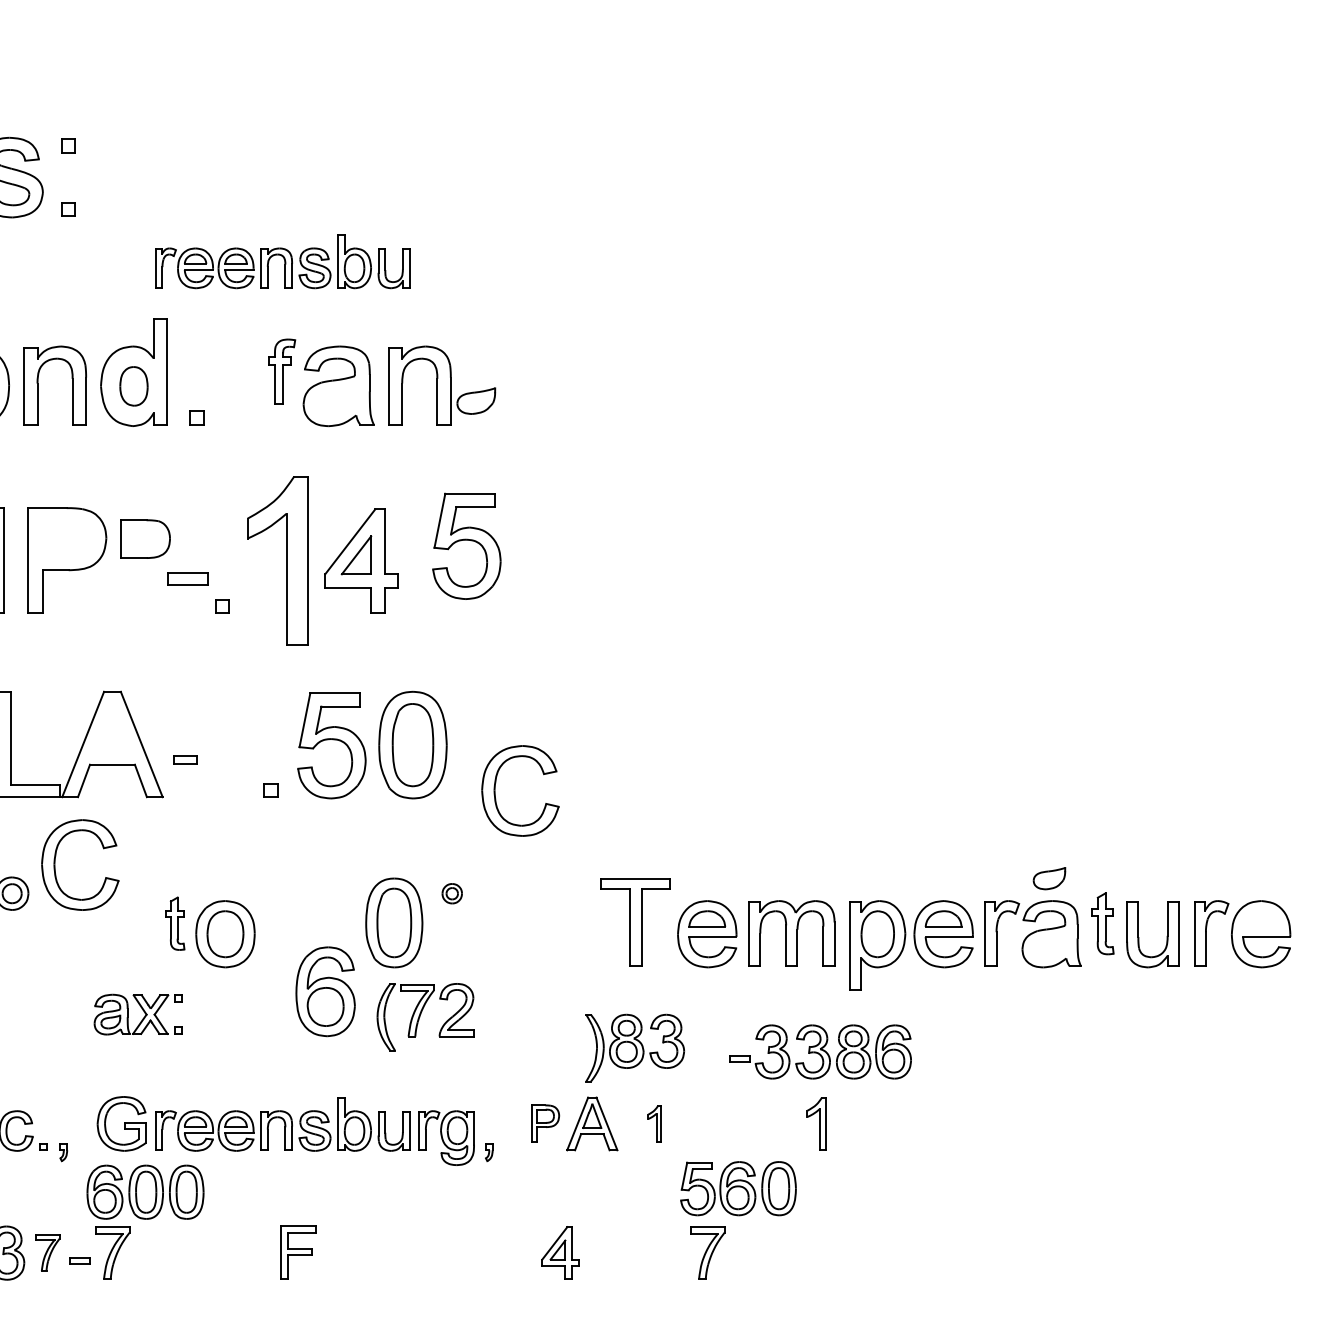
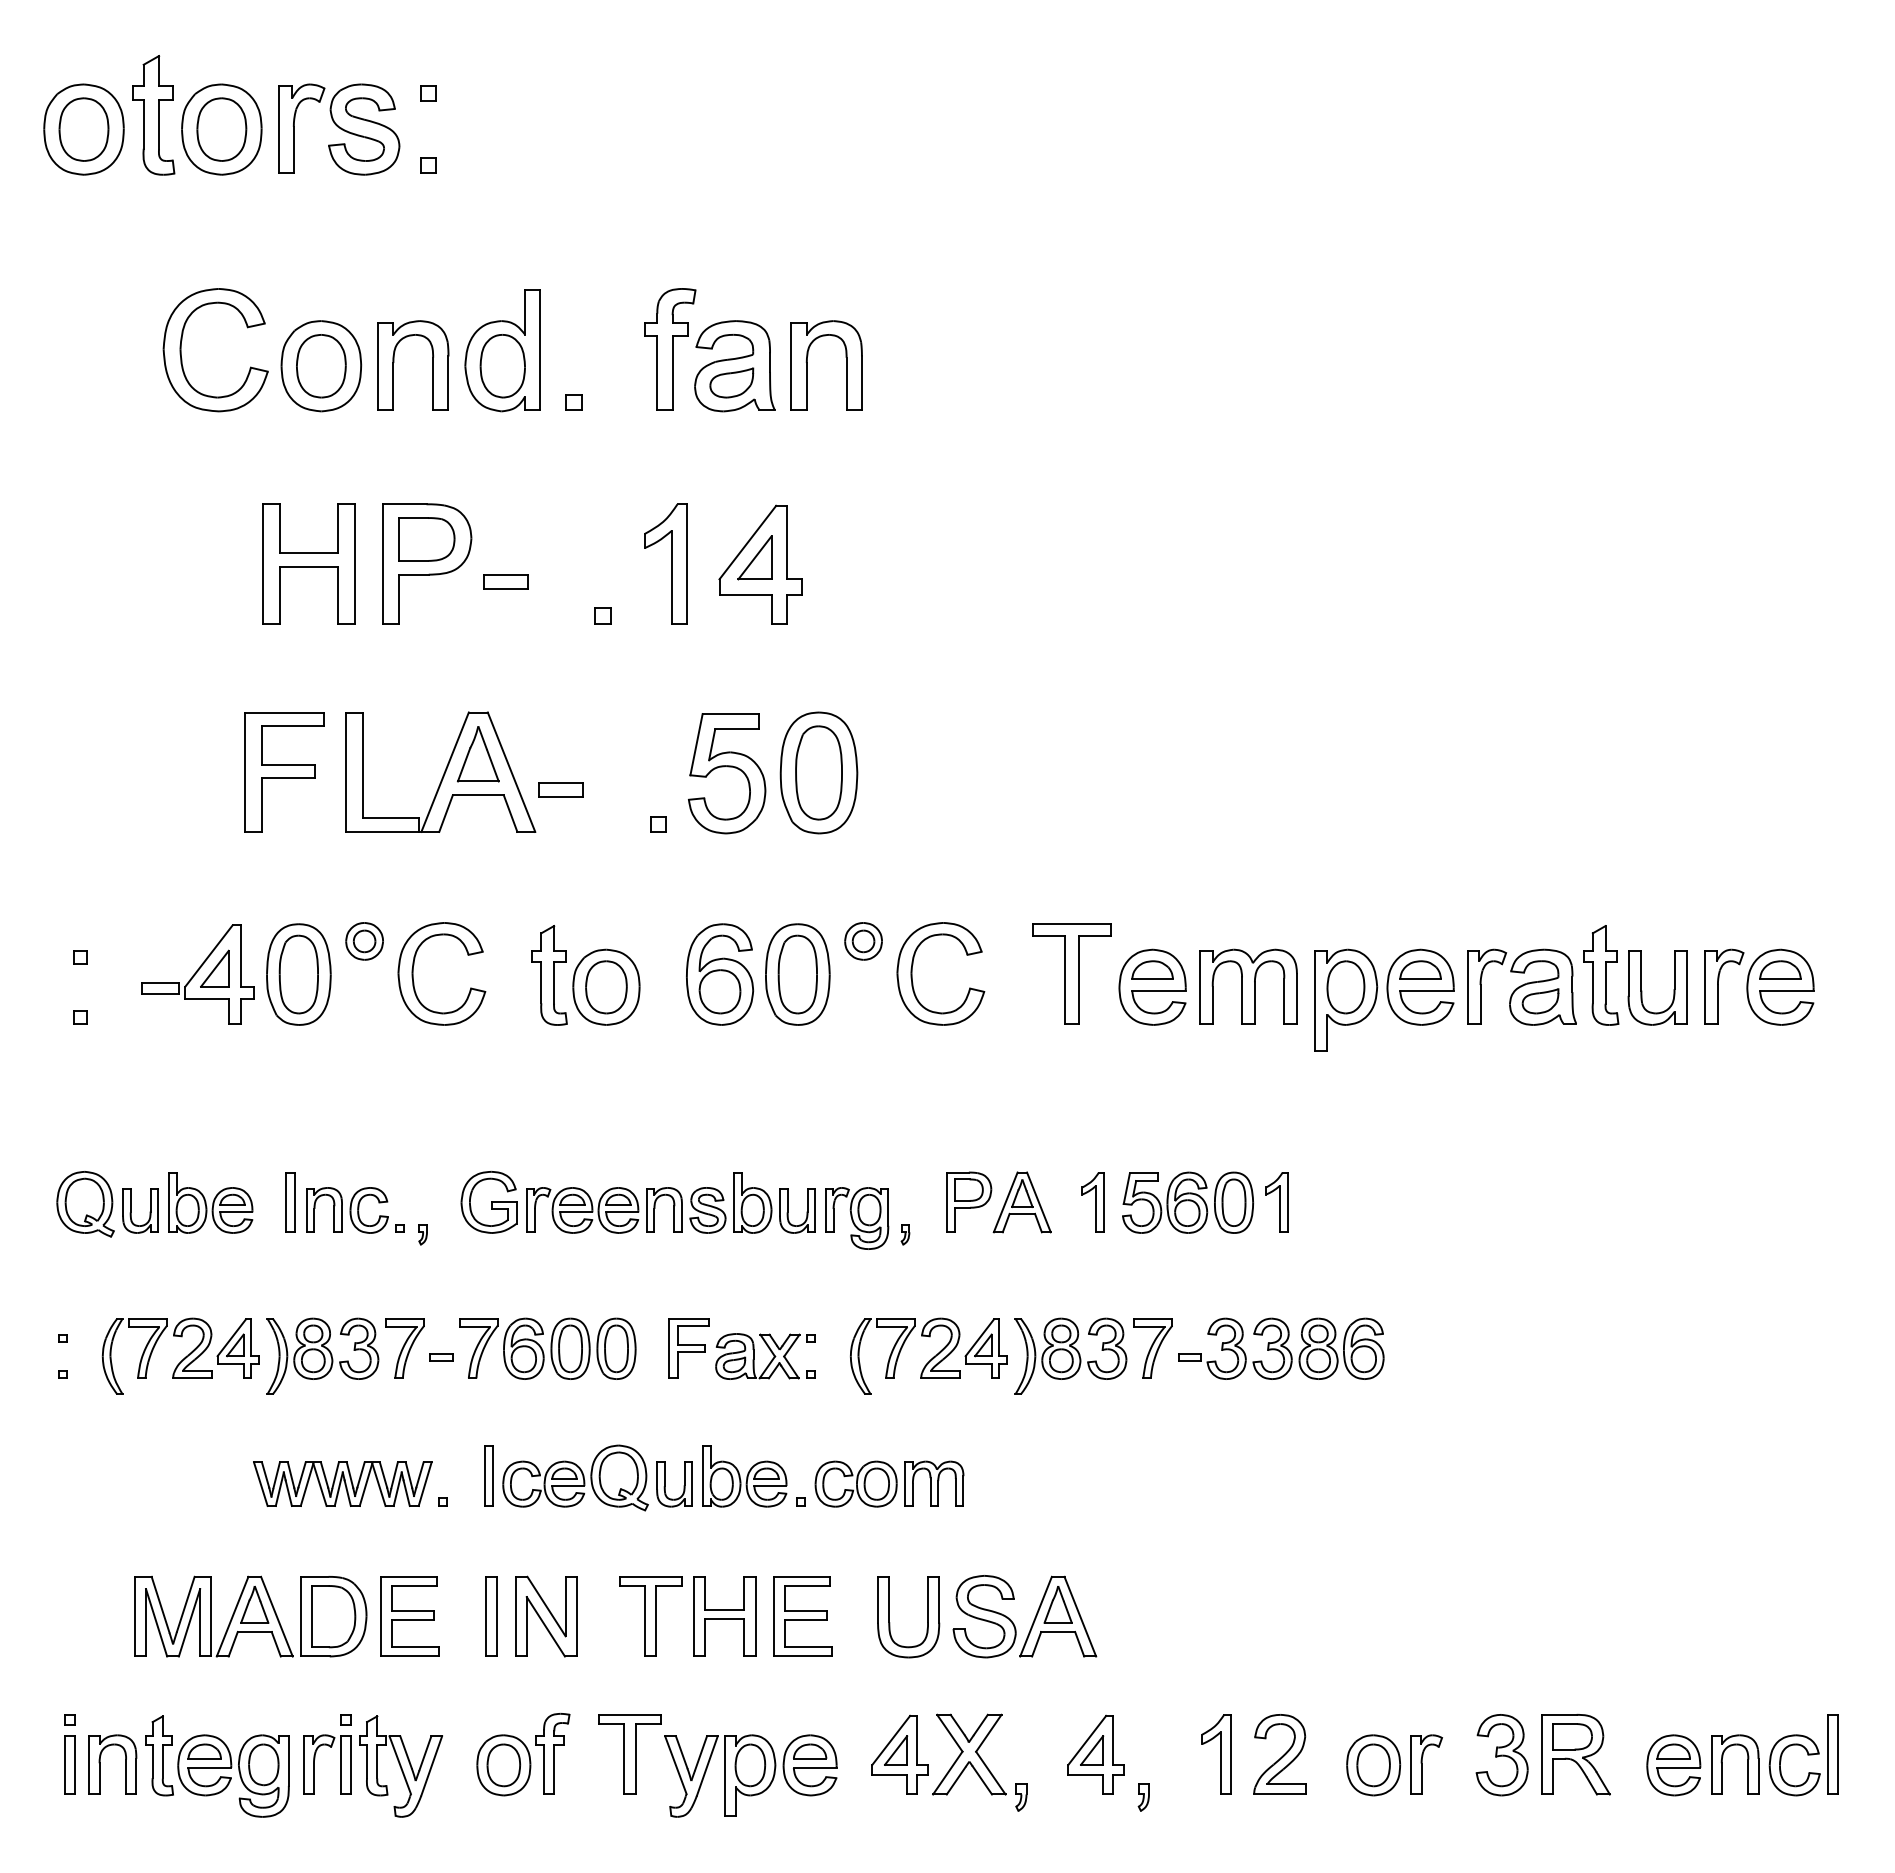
part: (281, 261) -> (670, 224), removed
part: (281, 371) -> (670, 349), size x1.67
part: (133, 386) -> (502, 366), size x1.43
part: (476, 400) -> (731, 382), moved
part: (145, 539) -> (426, 539), moved
part: (467, 546) -> (880, 547), removed
part: (277, 560) -> (665, 563), size x0.62
part: (187, 578) -> (505, 581), moved
part: (112, 728) -> (478, 754), added
part: (184, 759) -> (560, 789), size x1.67
part: (495, 790) -> (912, 973), moved
part: (55, 864) -> (413, 973), moved
part: (1049, 878) -> (1540, 1001), moved
part: (452, 893) -> (863, 941), size x1.67
part: (1261, 918) -> (1780, 969), added
part: (175, 923) -> (549, 975), size x1.67
part: (1103, 923) -> (1601, 975), size x1.43
part: (326, 991) -> (720, 974), moved
part: (143, 1011) -> (771, 1353), moved
part: (425, 1016) -> (905, 1355), moved
part: (634, 1047) -> (1070, 1355), moved
part: (820, 1051) -> (1281, 1348), moved
part: (545, 1123) -> (969, 1201), size x1.43
part: (654, 1124) -> (1092, 1202), size x1.43
part: (738, 1188) -> (1187, 1202), moved
part: (145, 1191) -> (569, 1348), moved
part: (47, 1252) -> (404, 1348), size x1.43

